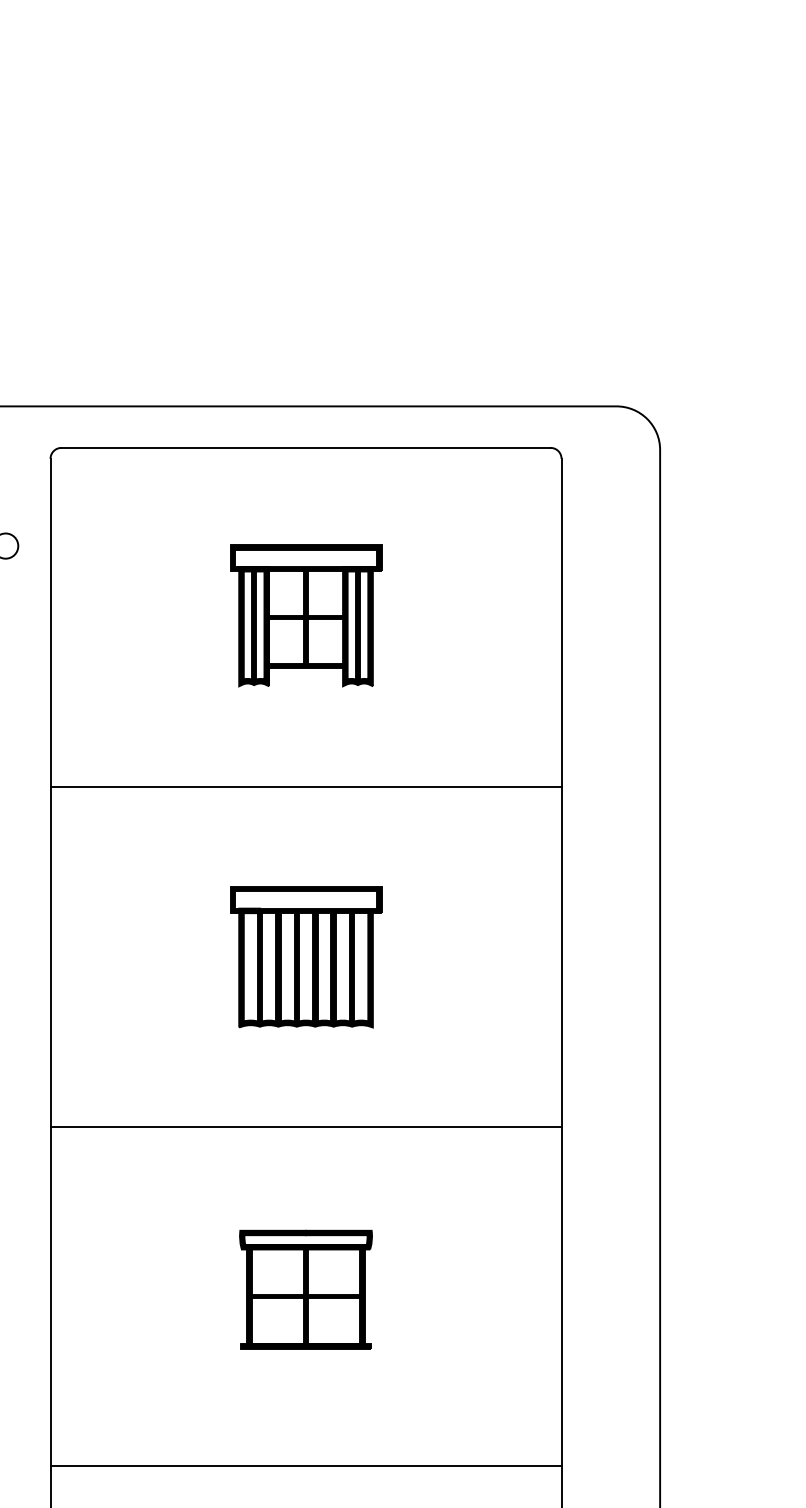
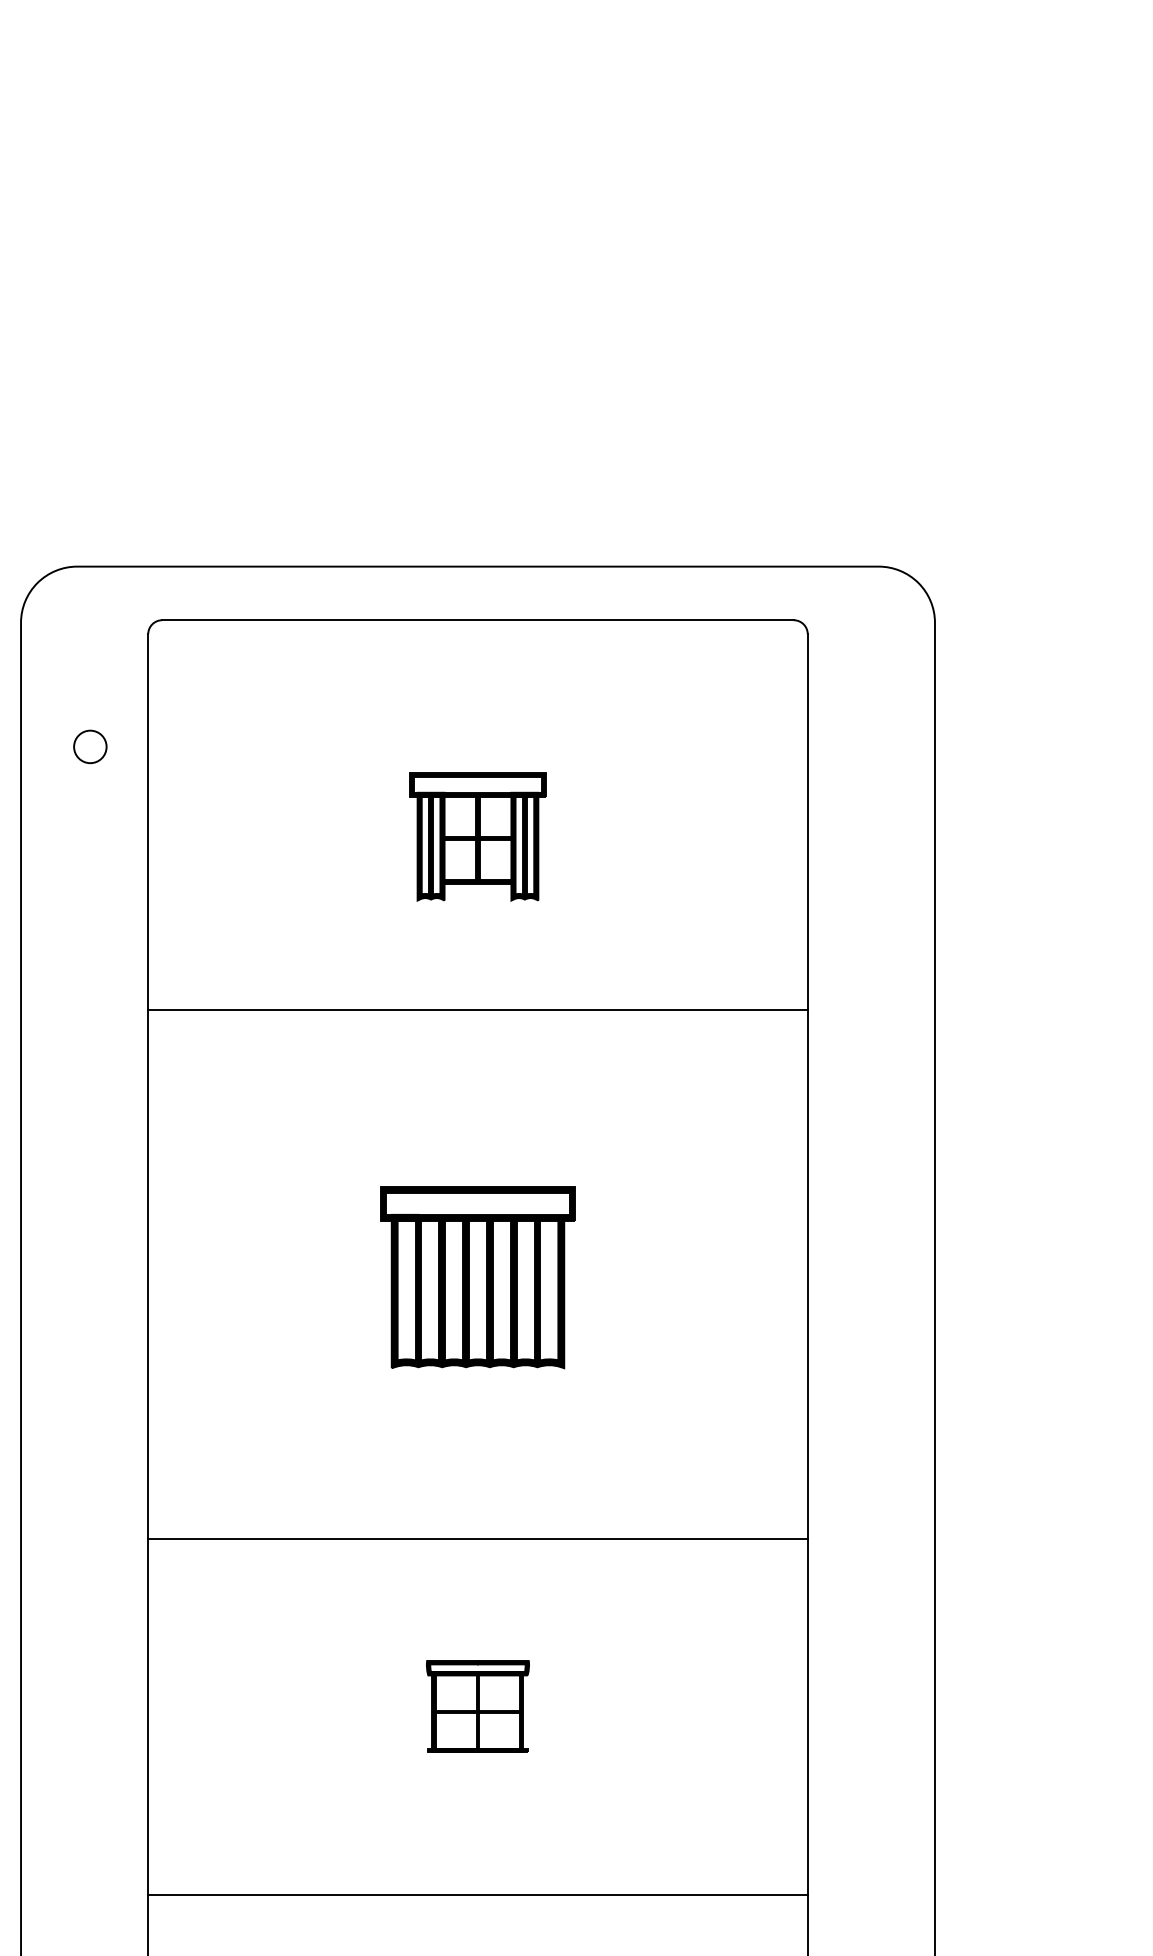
part: (305, 615) -> (477, 836), size x0.7
line: (305, 787) -> (477, 1010), moved
line: (305, 1126) -> (477, 1538), moved
part: (305, 1289) -> (477, 1706), size x0.6
line: (305, 1466) -> (477, 1894), moved

